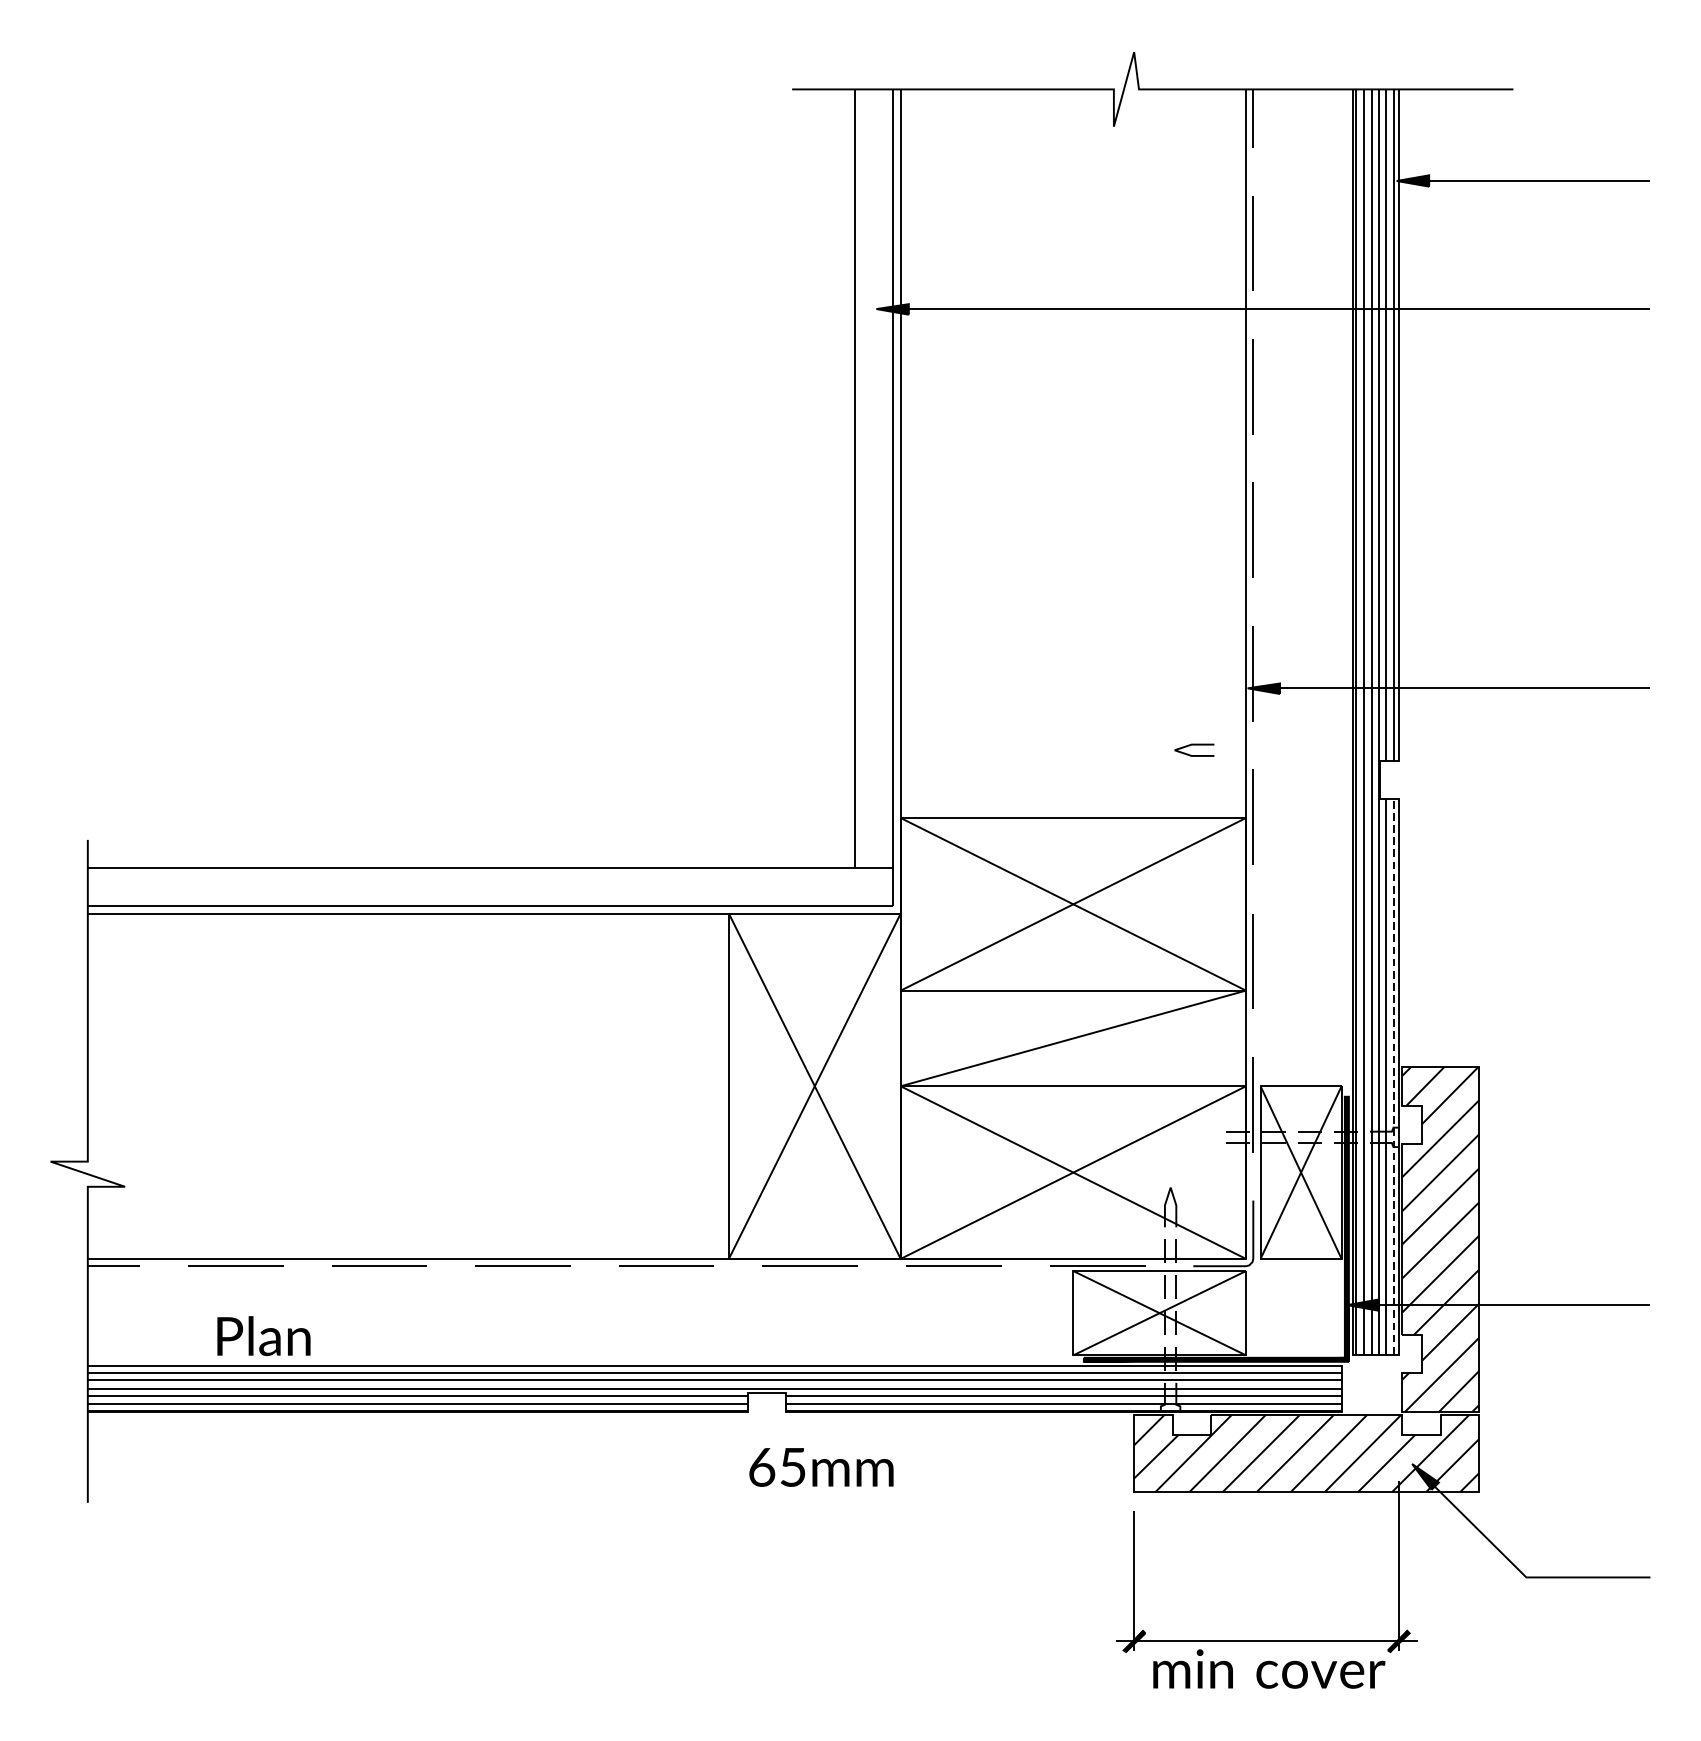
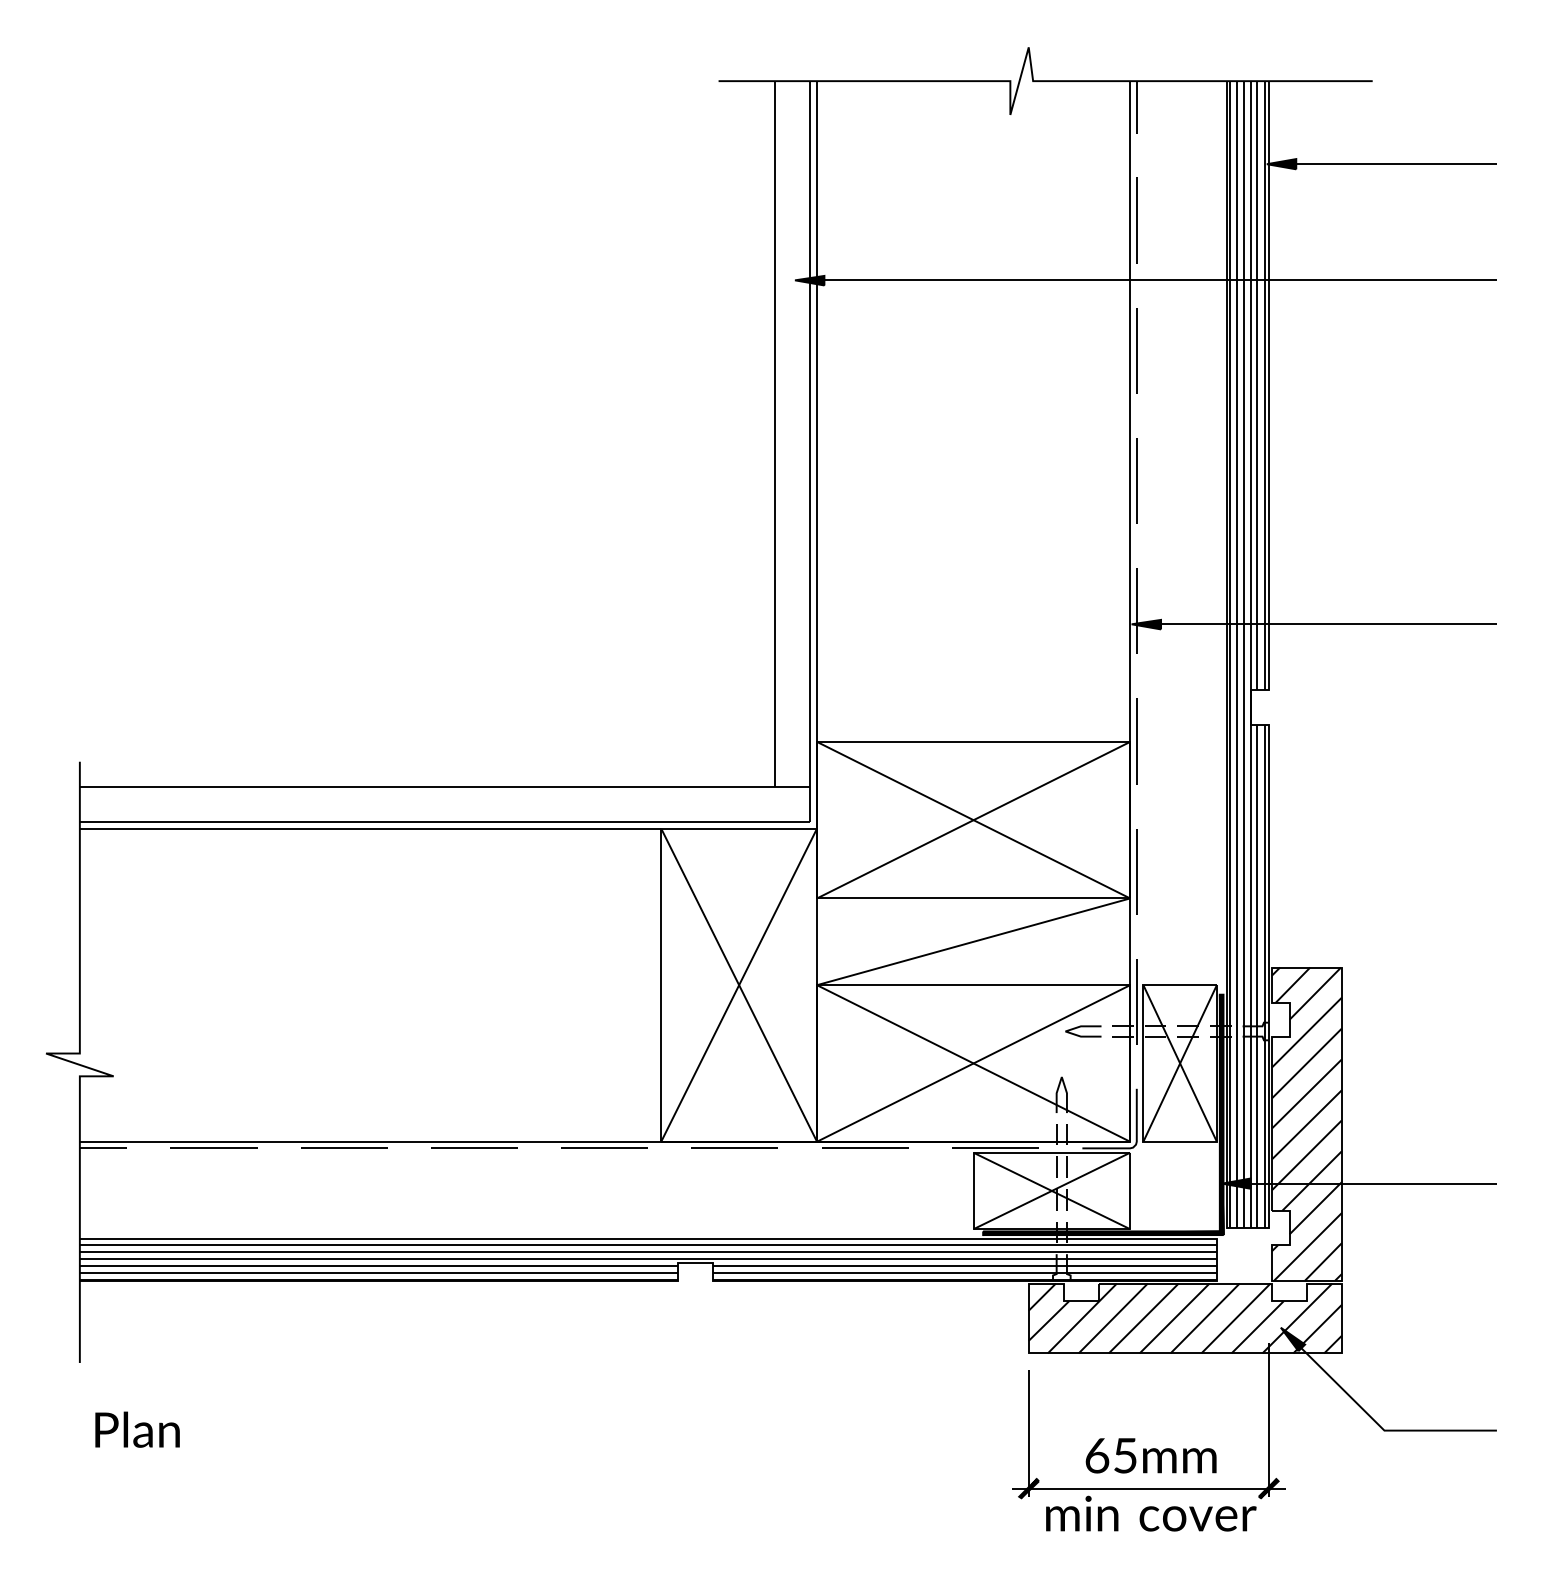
line: (1194, 745) -> (1083, 1027), moved
line: (1394, 1076) -> (1264, 976), dashed -> solid
text: (263, 1335) -> (137, 1429), moved
text: (820, 1467) -> (1150, 1455), moved

